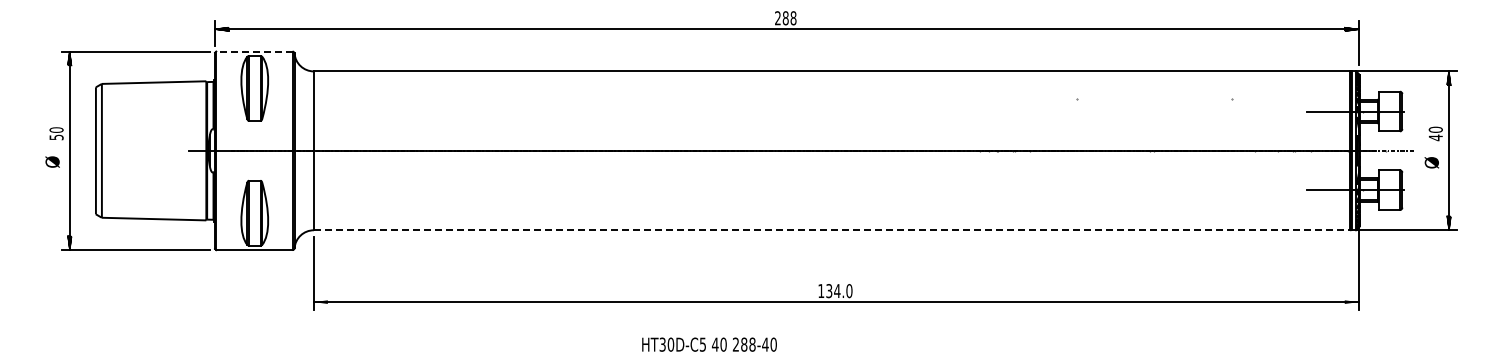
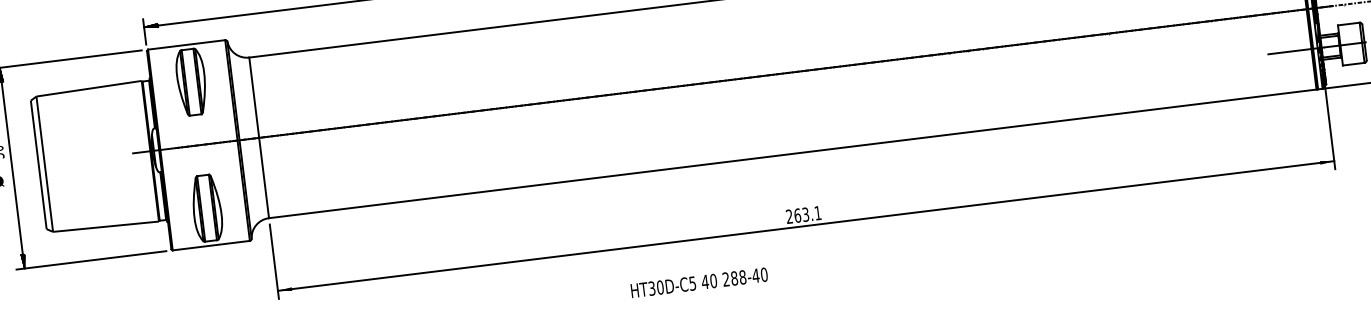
line: (253, 51) -> (185, 44), dashed -> solid
line: (831, 230) -> (792, 154), dashed -> solid
text: (835, 291) -> (803, 215), 134.0 -> 263.1
text: (709, 344) -> (699, 282), moved

